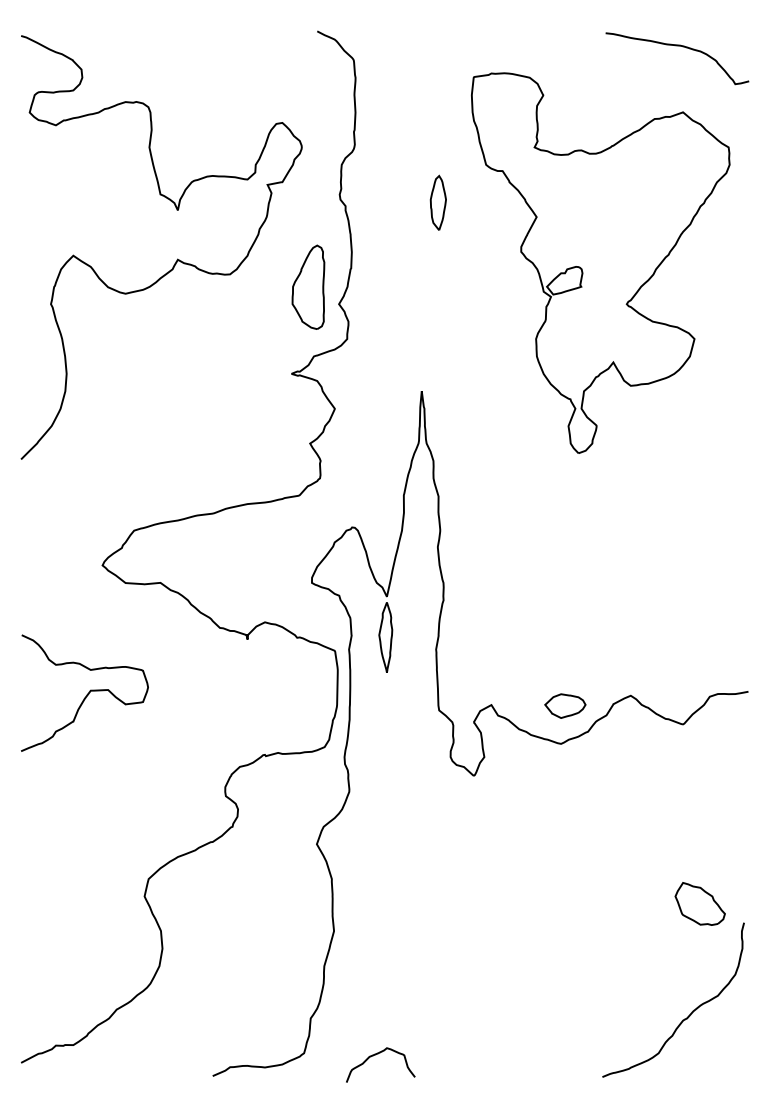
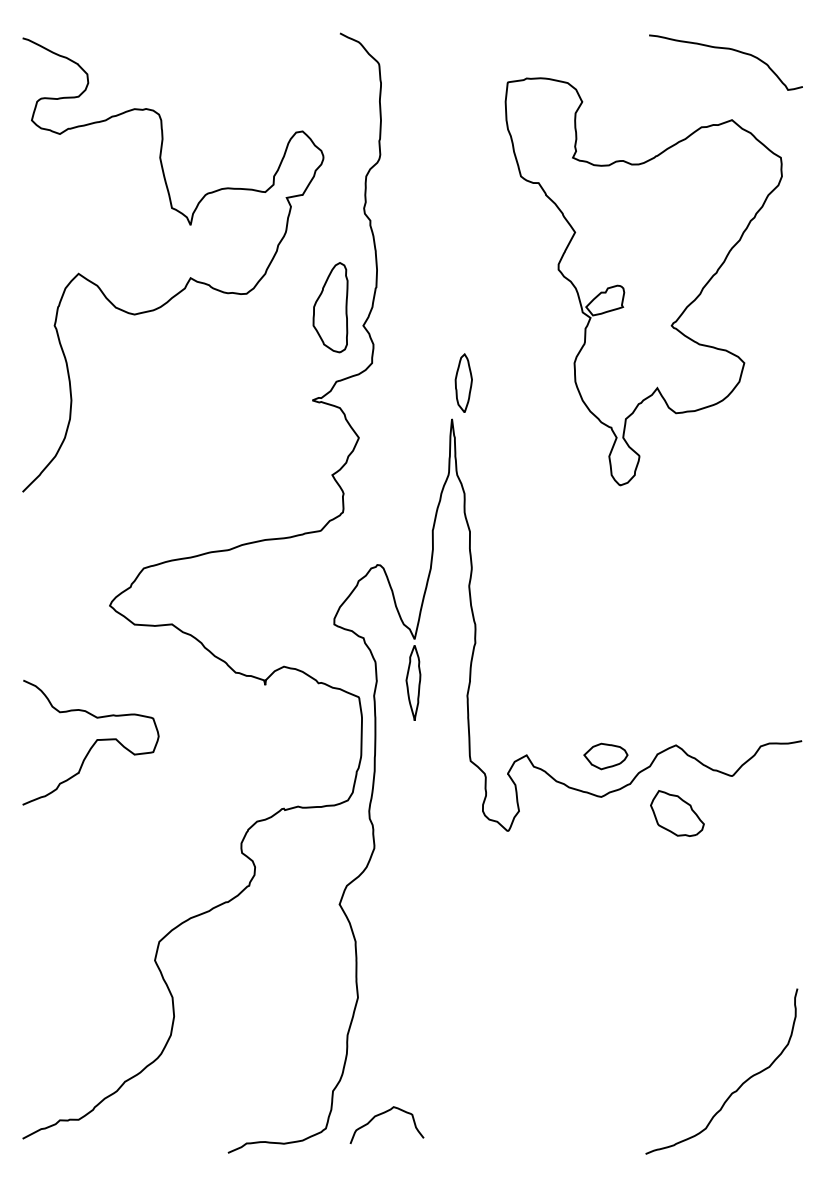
part: (438, 202) -> (463, 382), moved
part: (700, 903) -> (677, 813), moved
curve: (376, 1055) -> (382, 1114), moved

